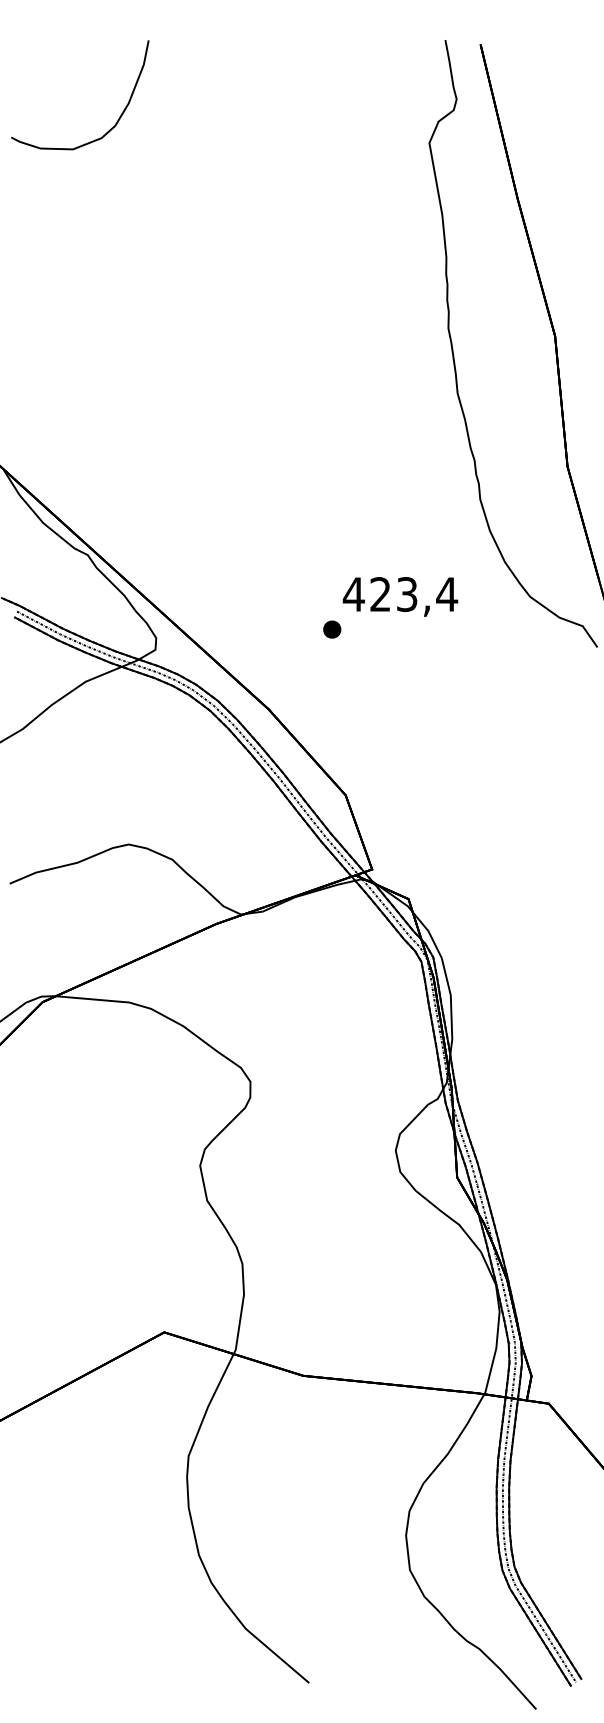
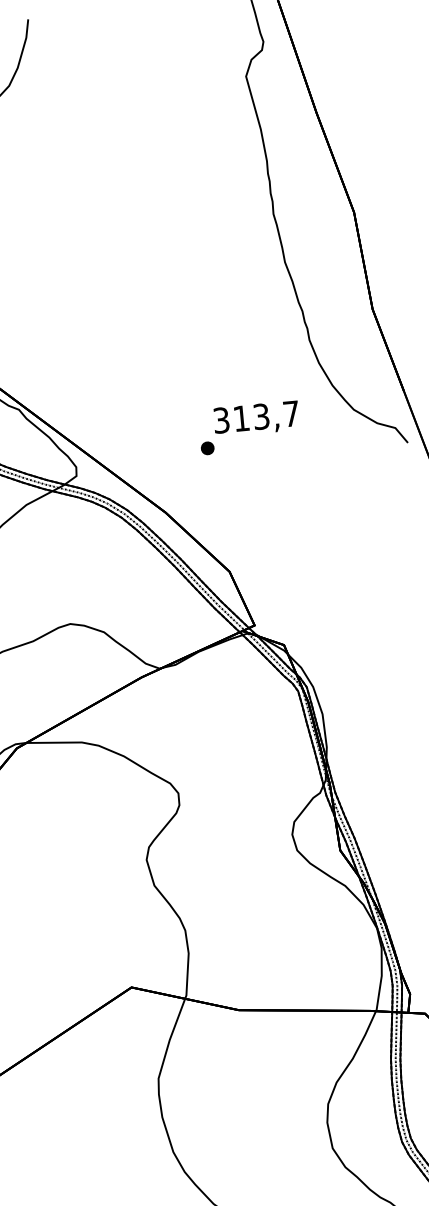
text: (400, 594) -> (256, 417), 423,4 -> 313,7

